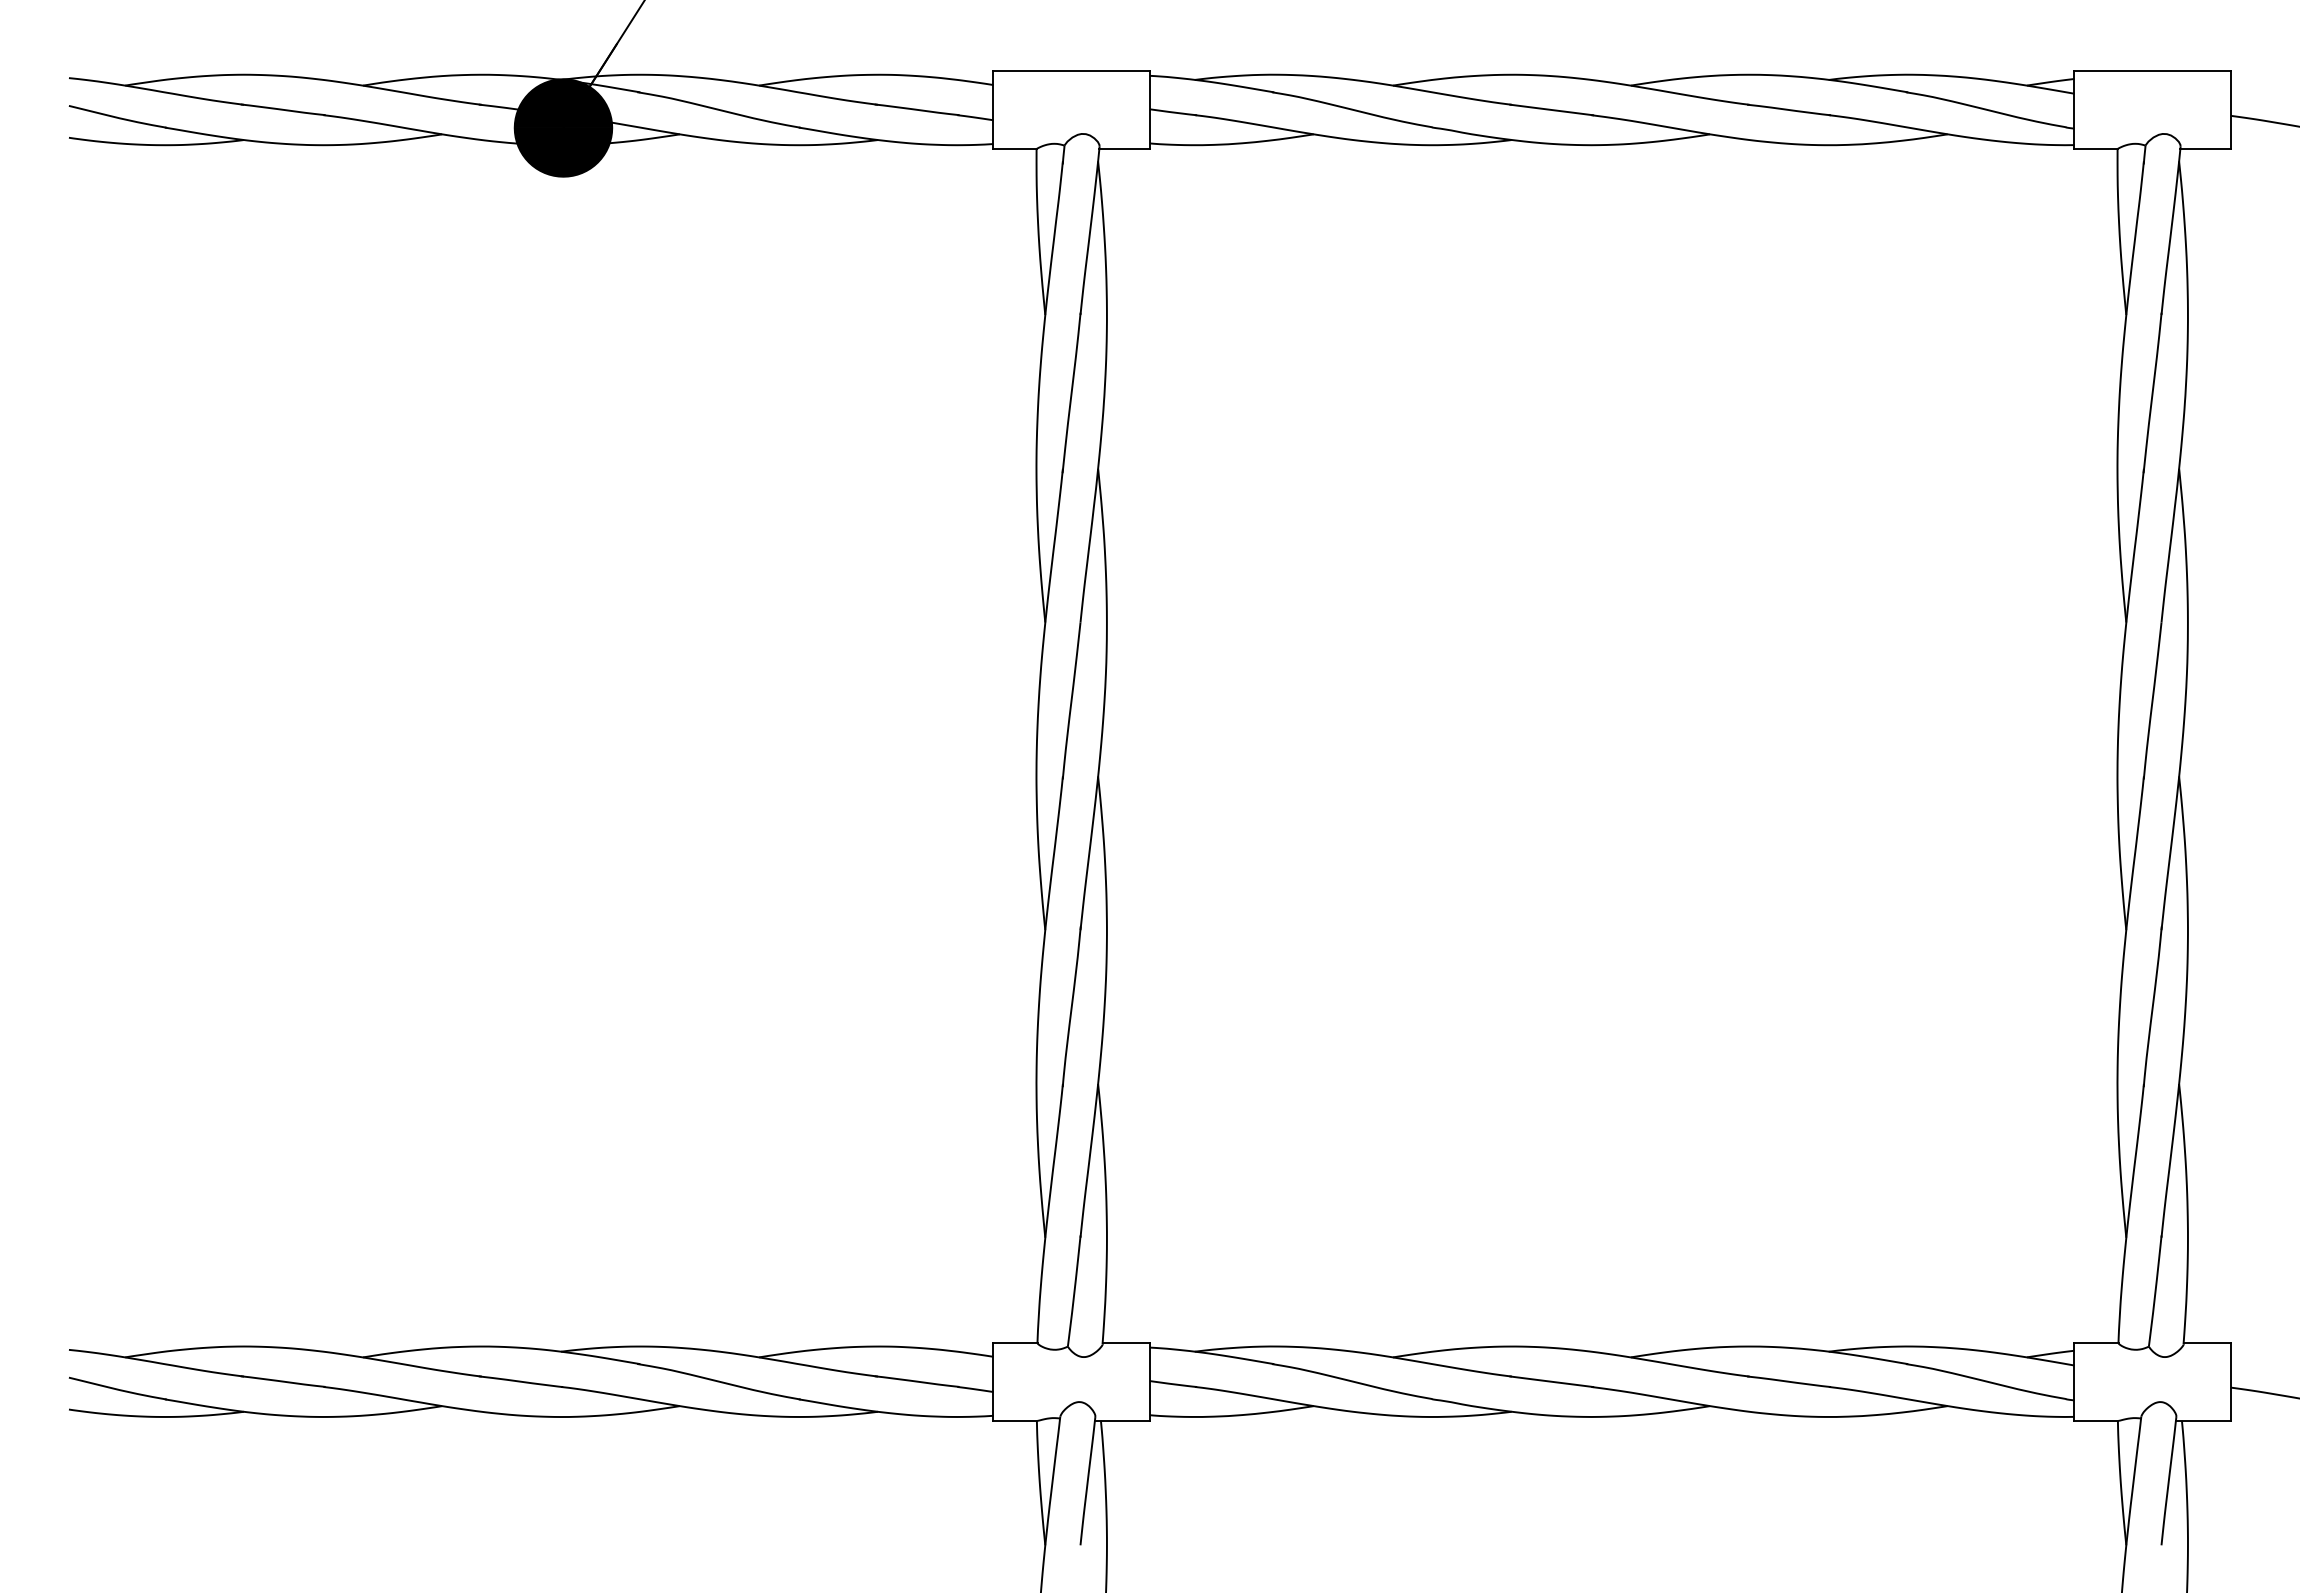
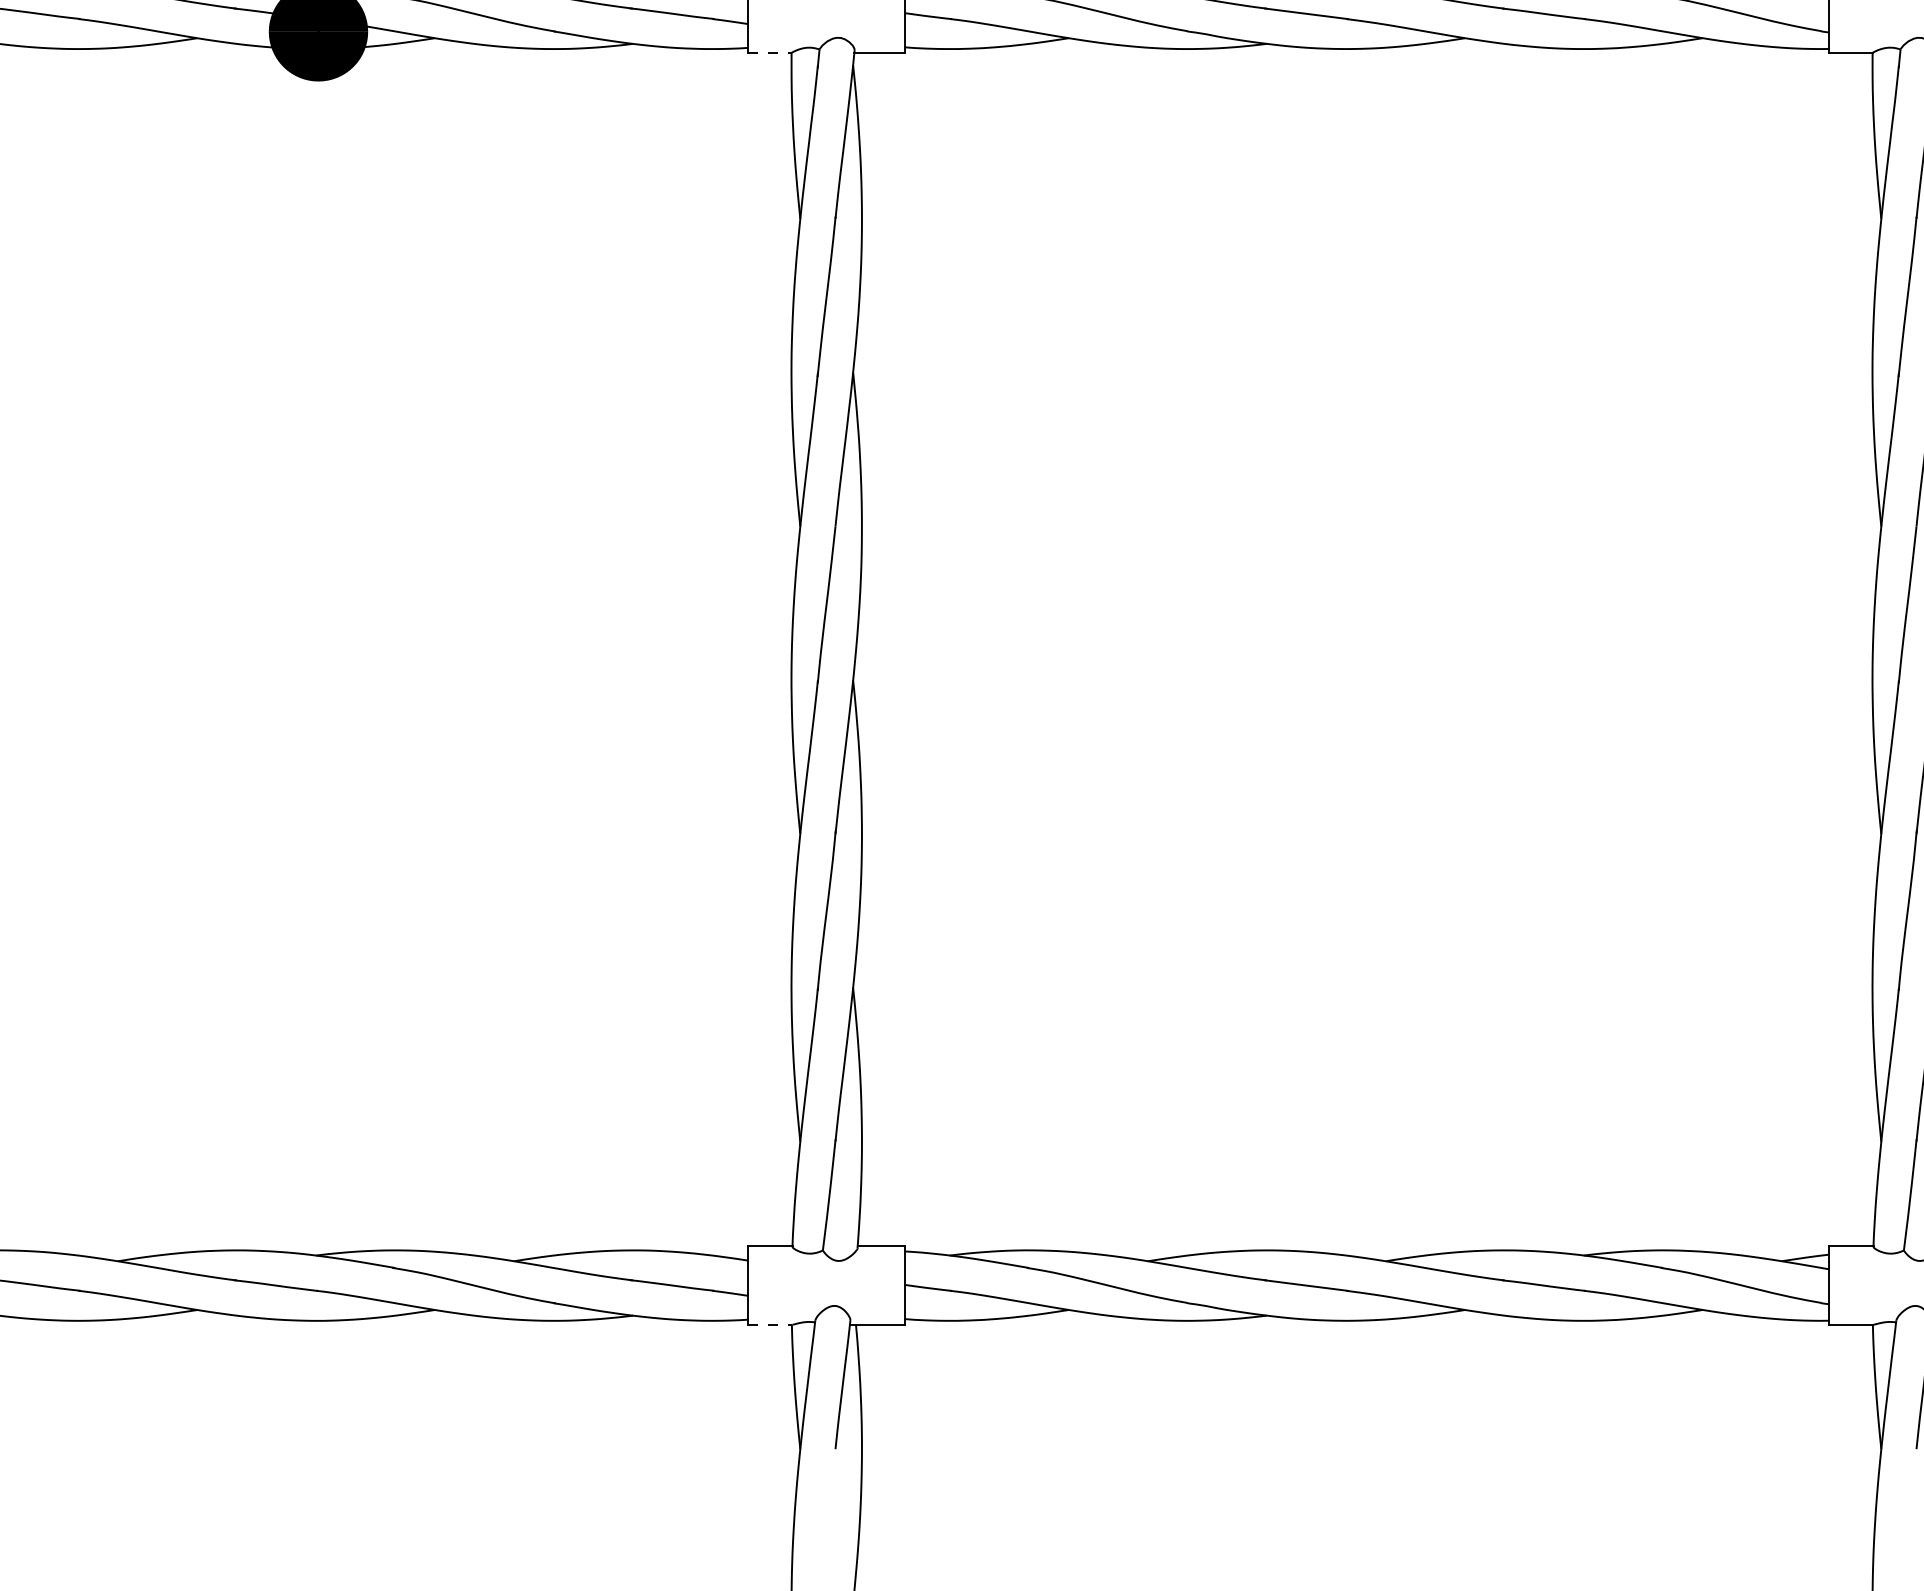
line: (1015, 149) -> (770, 53), solid -> dashed
line: (1015, 1420) -> (770, 1324), solid -> dashed

